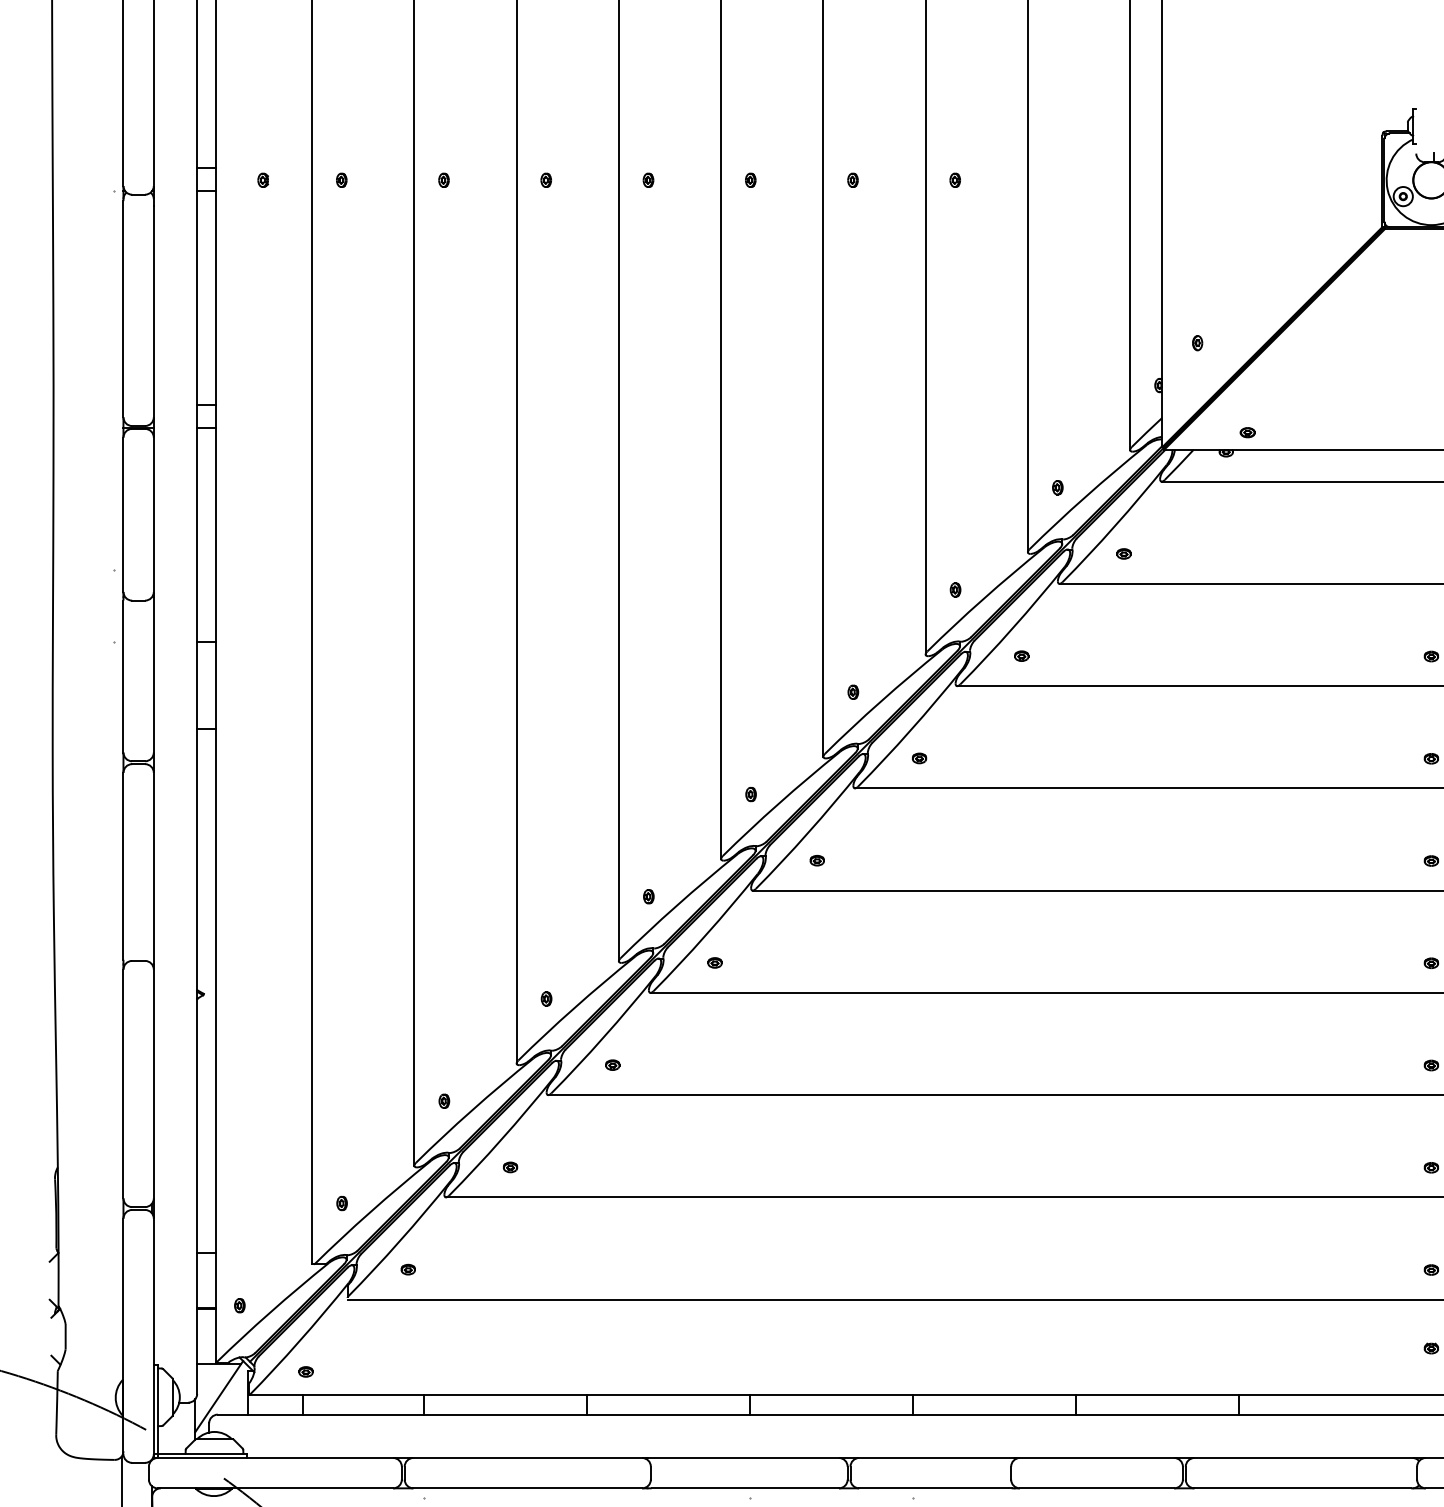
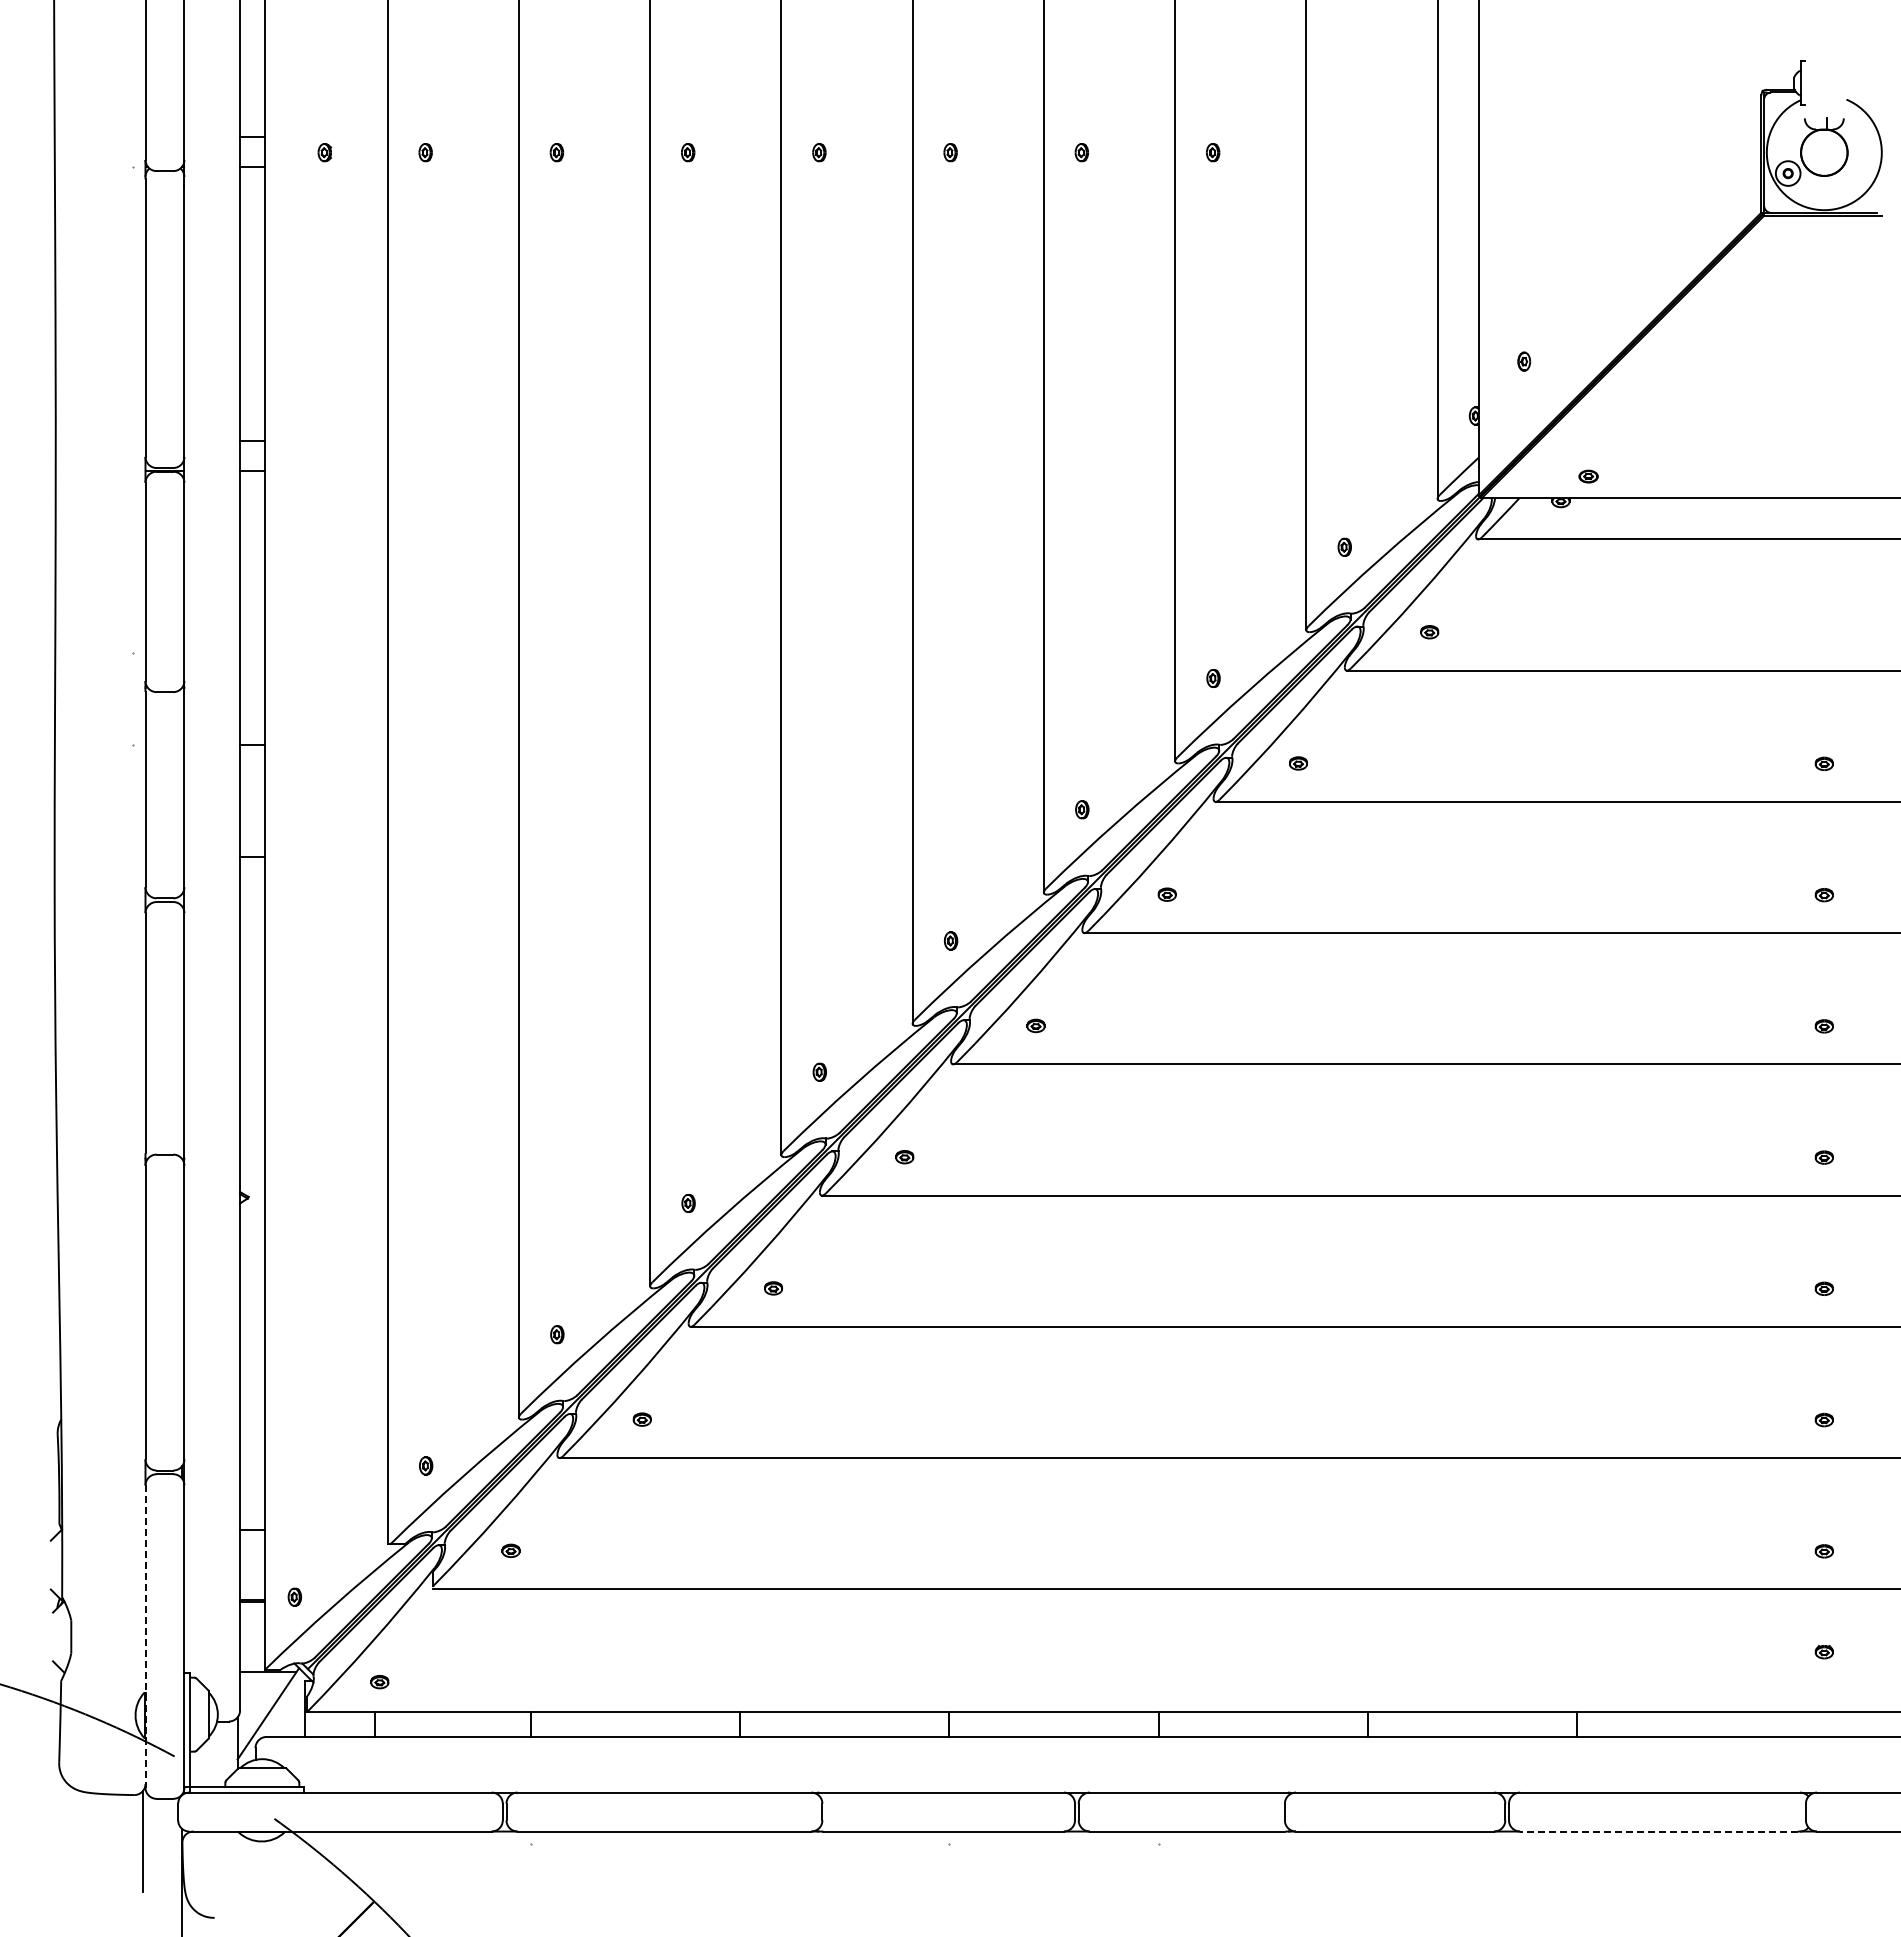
line: (123, 1337) -> (145, 1637), solid -> dashed
line: (1303, 1488) -> (1659, 1831), solid -> dashed

